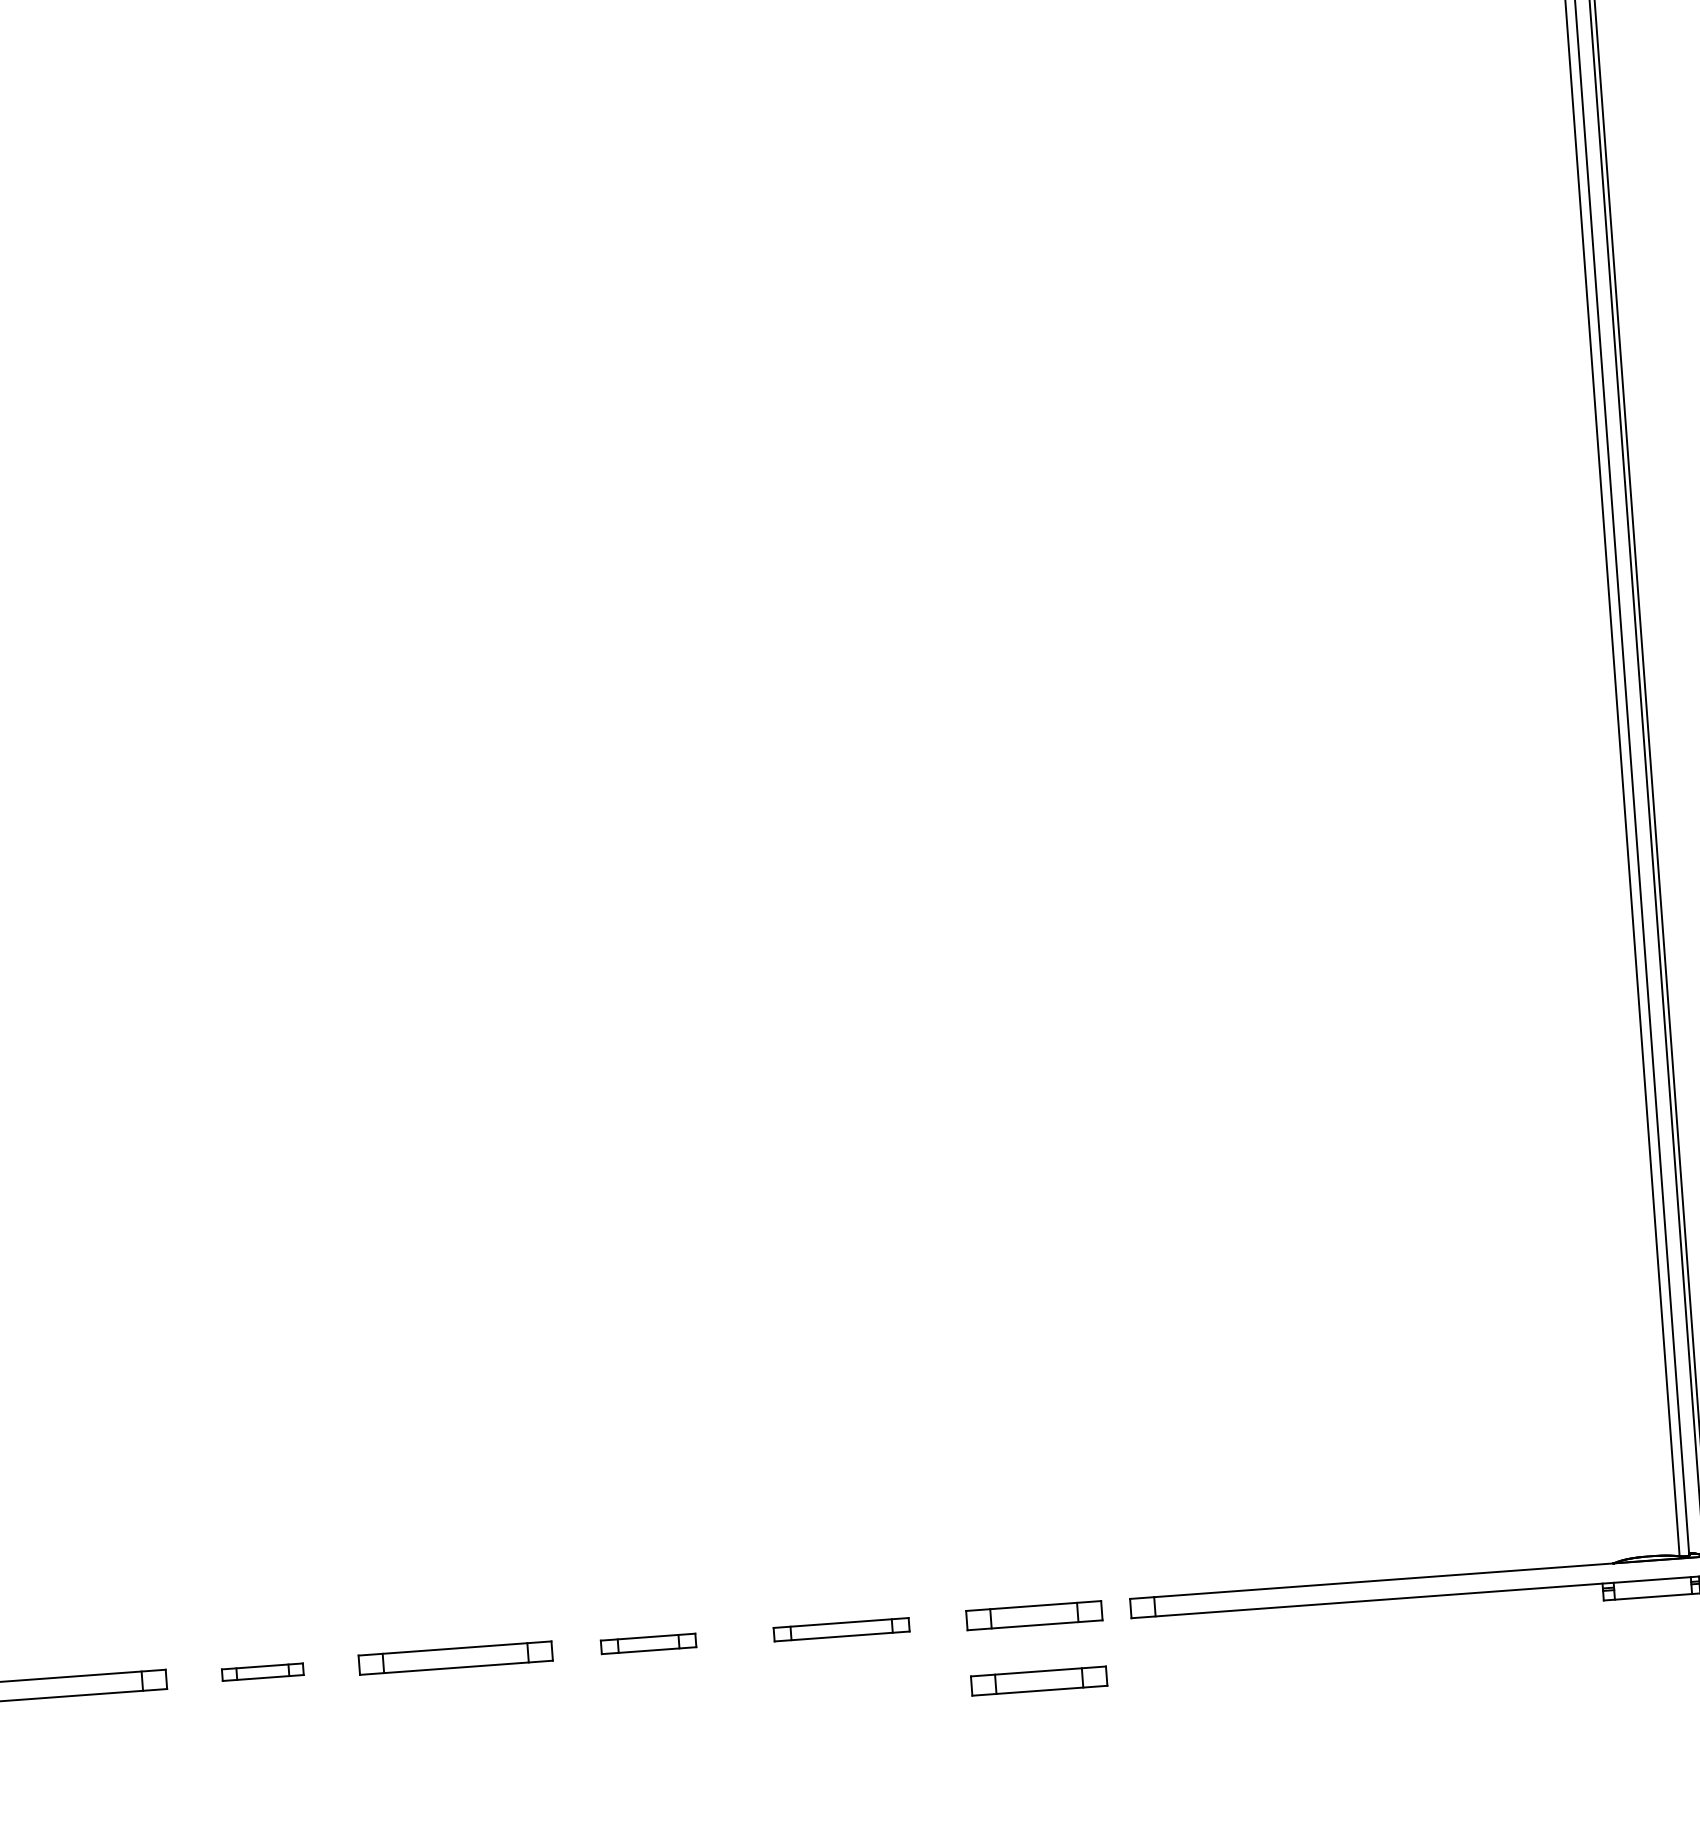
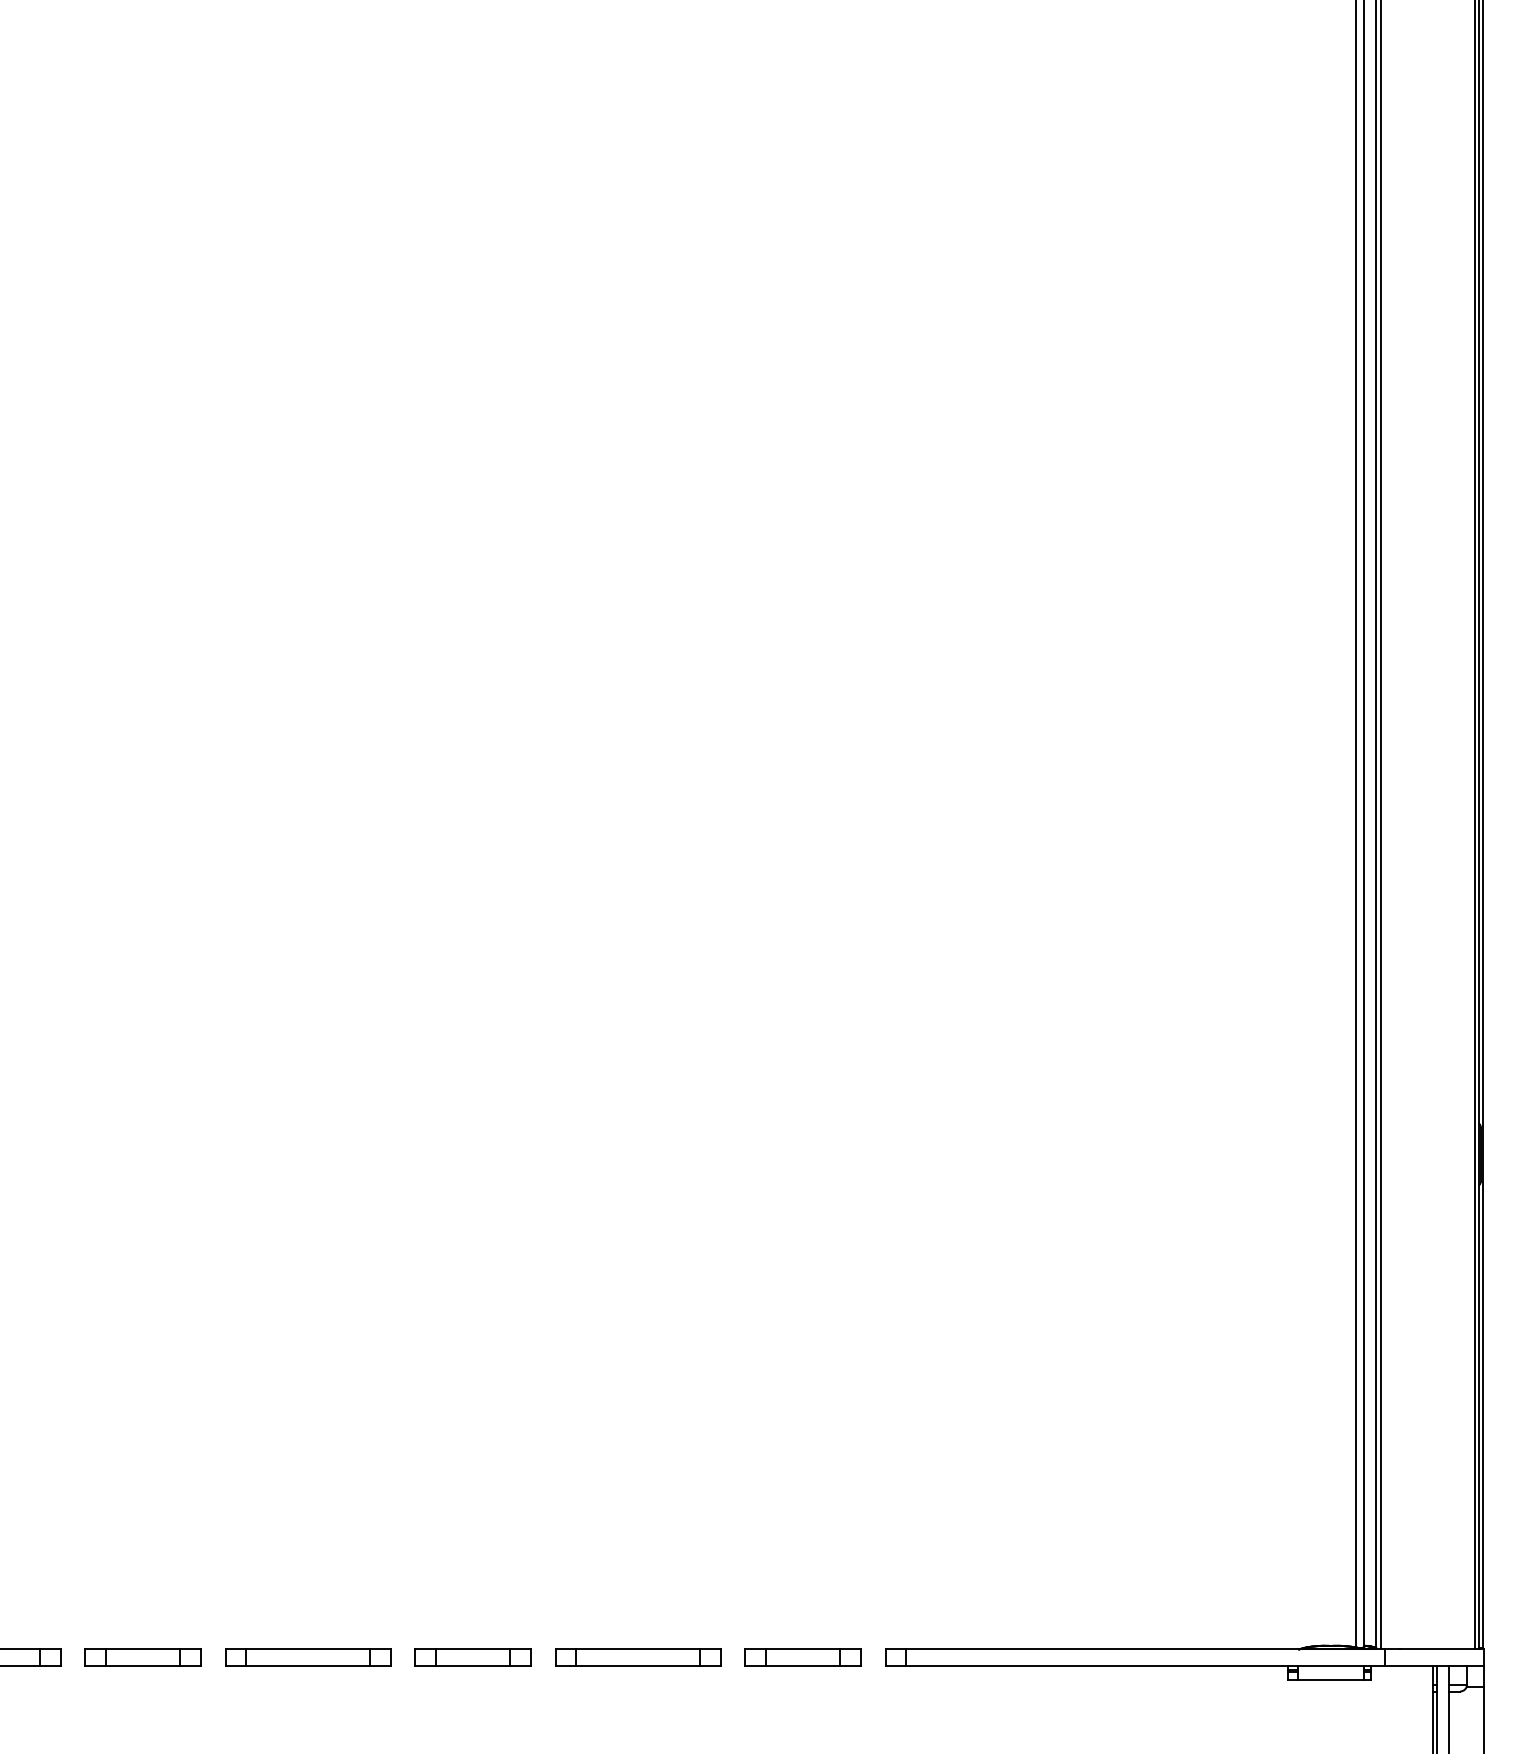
part: (842, 1629) -> (638, 1657), size x1.43
part: (647, 1643) -> (472, 1657), size x1.43
part: (262, 1672) -> (142, 1657), size x1.67
part: (1038, 1680) -> (802, 1713), removed

